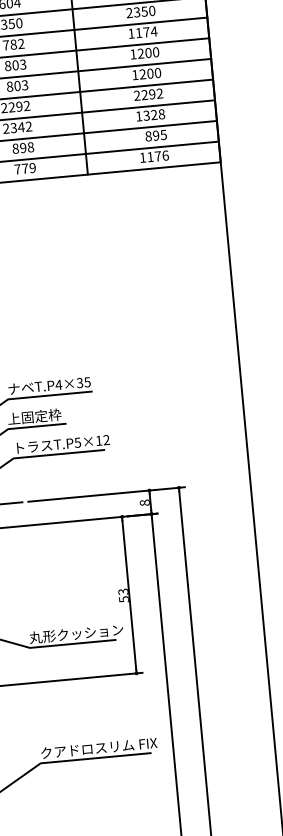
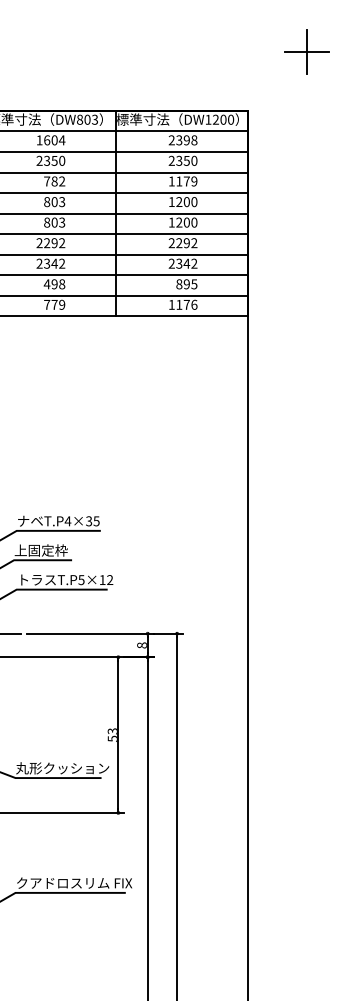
text: (154, 31) -> (194, 181), 1174 -> 1179
text: (149, 115) -> (182, 263), 1328 -> 2342
text: (15, 148) -> (46, 284), 898 -> 498

